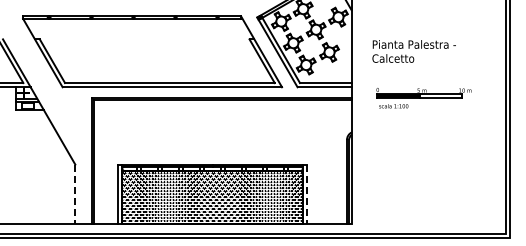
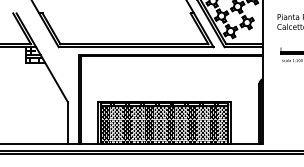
line: (75, 194) -> (67, 122), dashed -> solid
line: (307, 194) -> (231, 122), dashed -> solid

